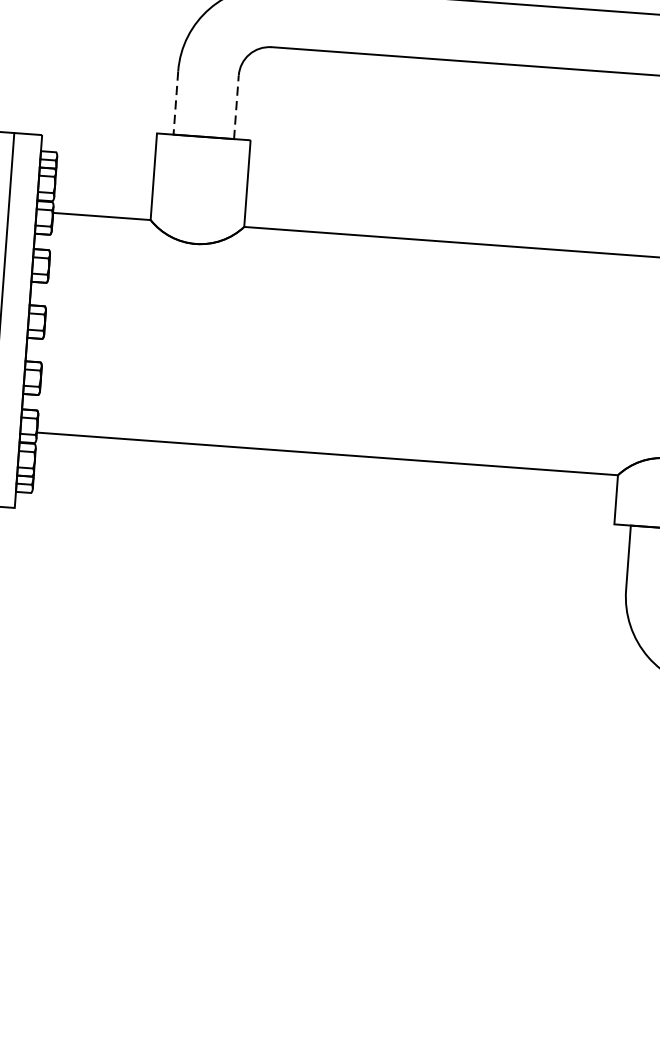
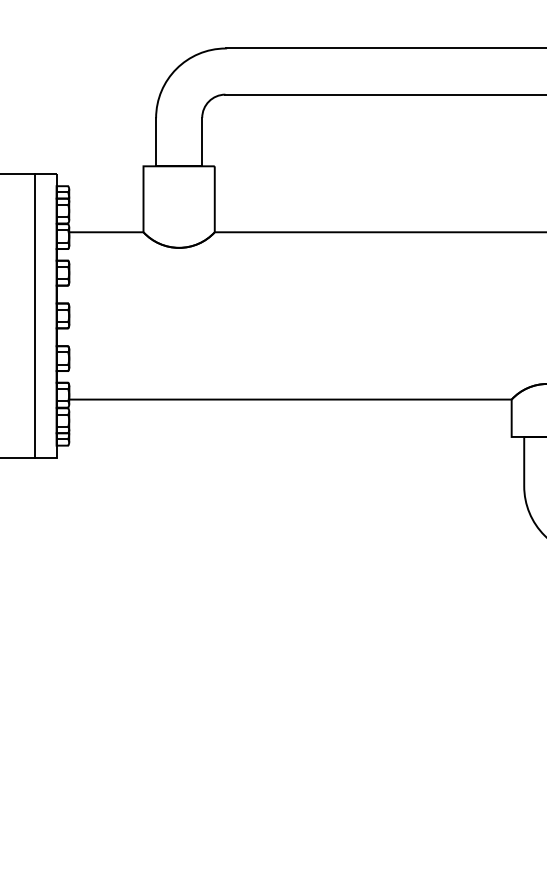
line: (176, 103) -> (156, 142), dashed -> solid
line: (236, 106) -> (202, 141), dashed -> solid

